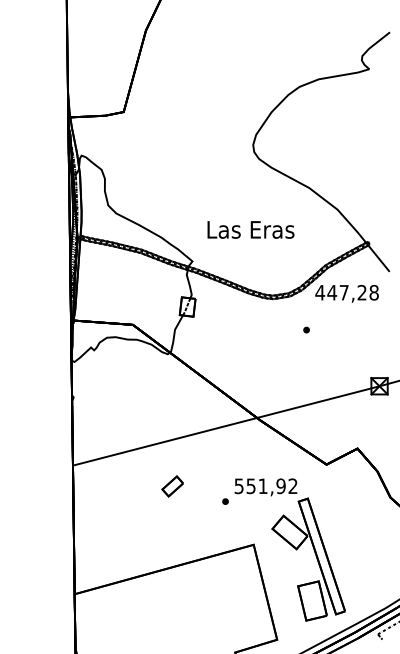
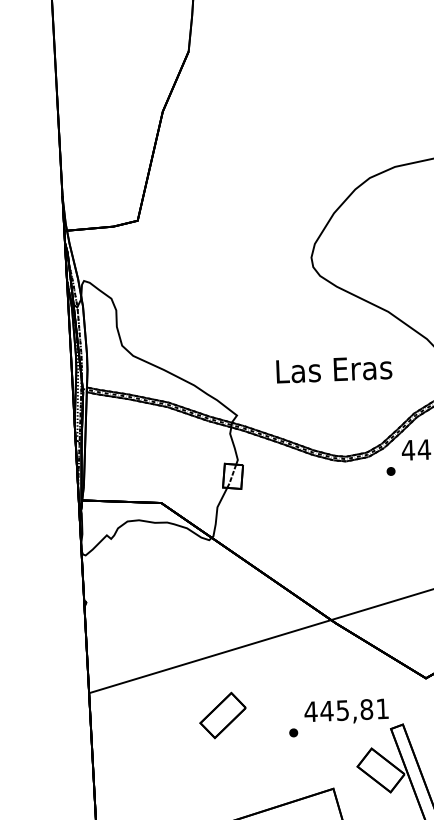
text: (250, 229) -> (333, 369), moved
part: (306, 329) -> (390, 470), moved
part: (172, 486) -> (222, 715), size x1.67
text: (265, 486) -> (346, 710), 551,92 -> 445,81

